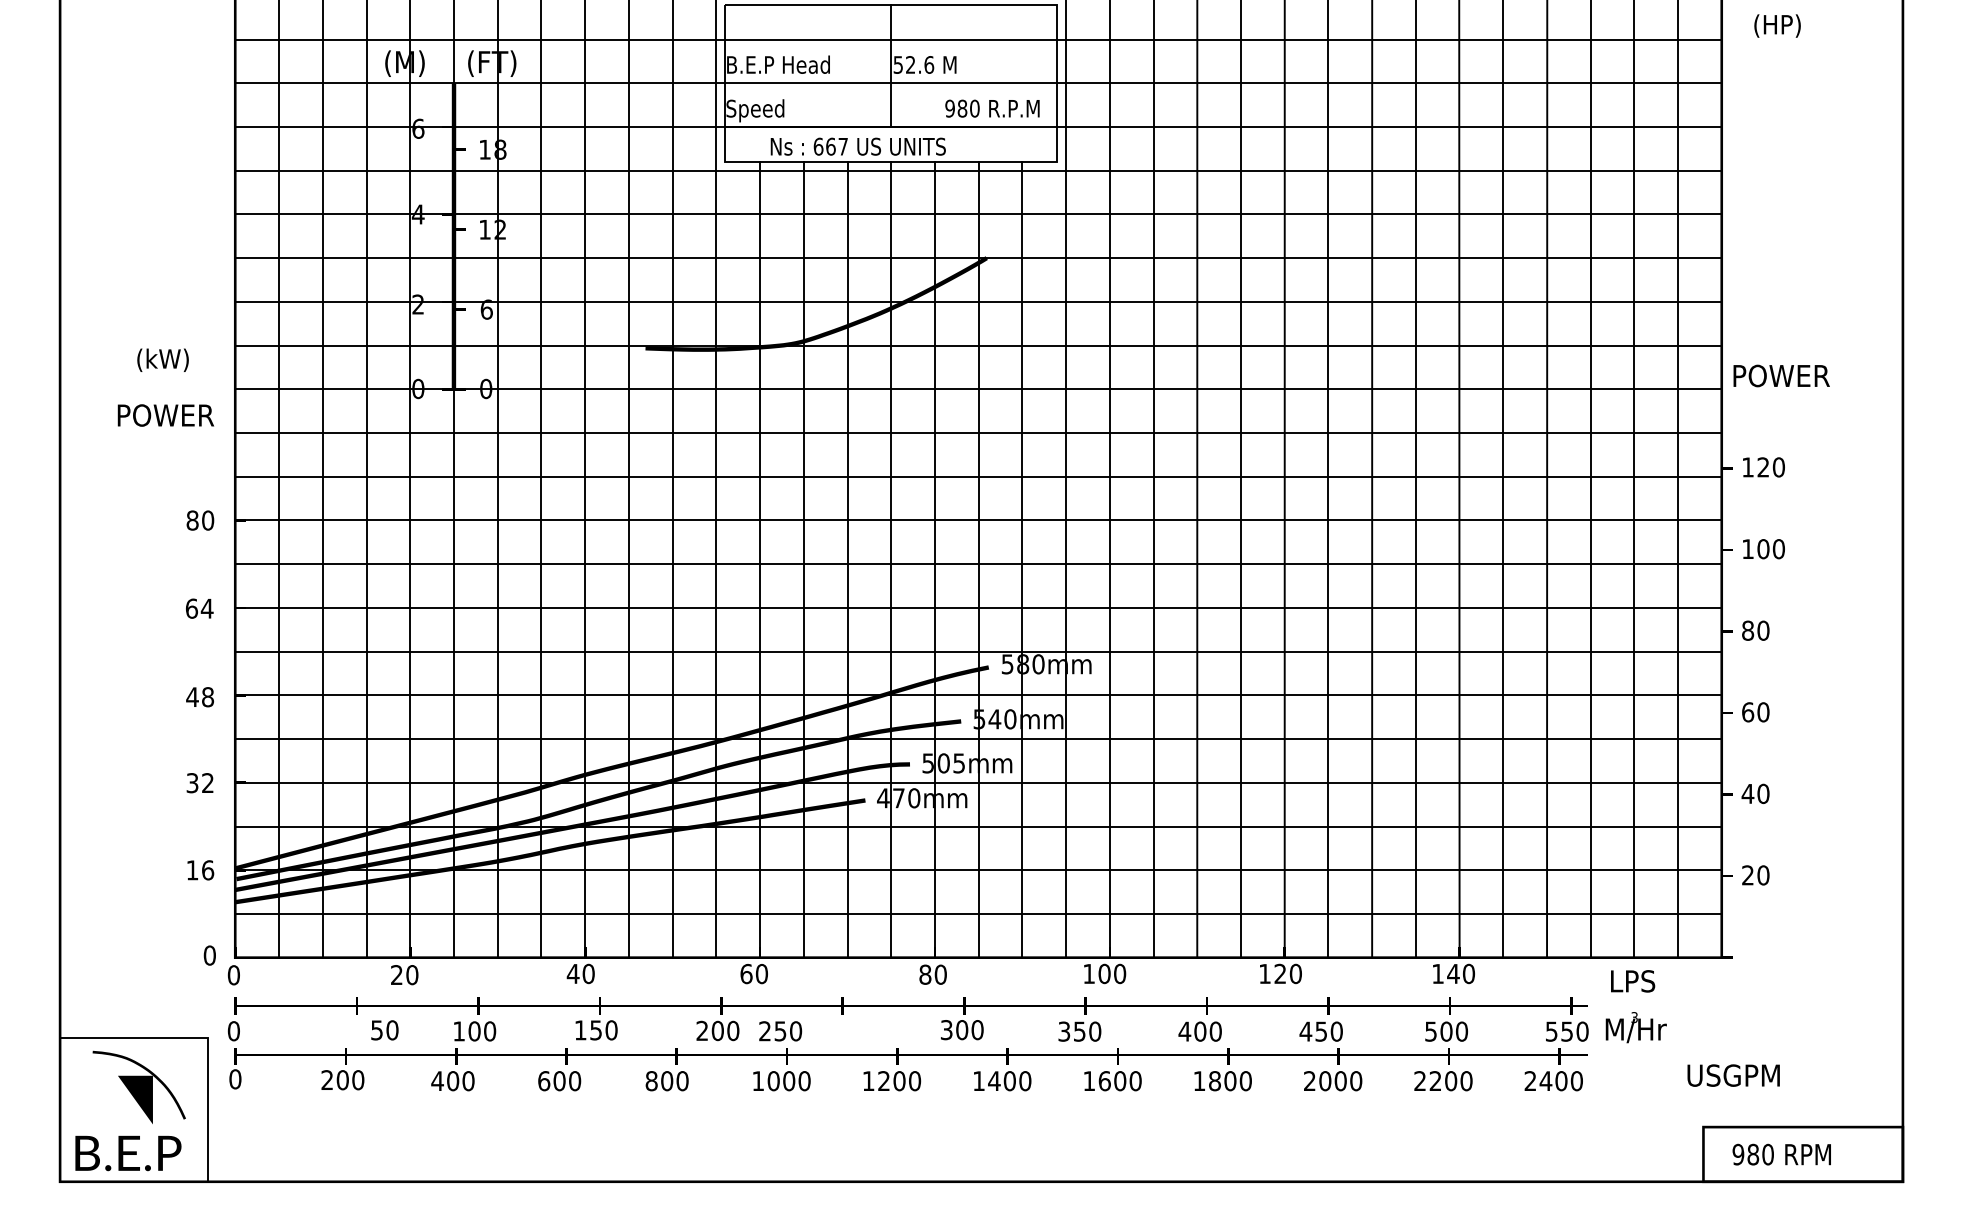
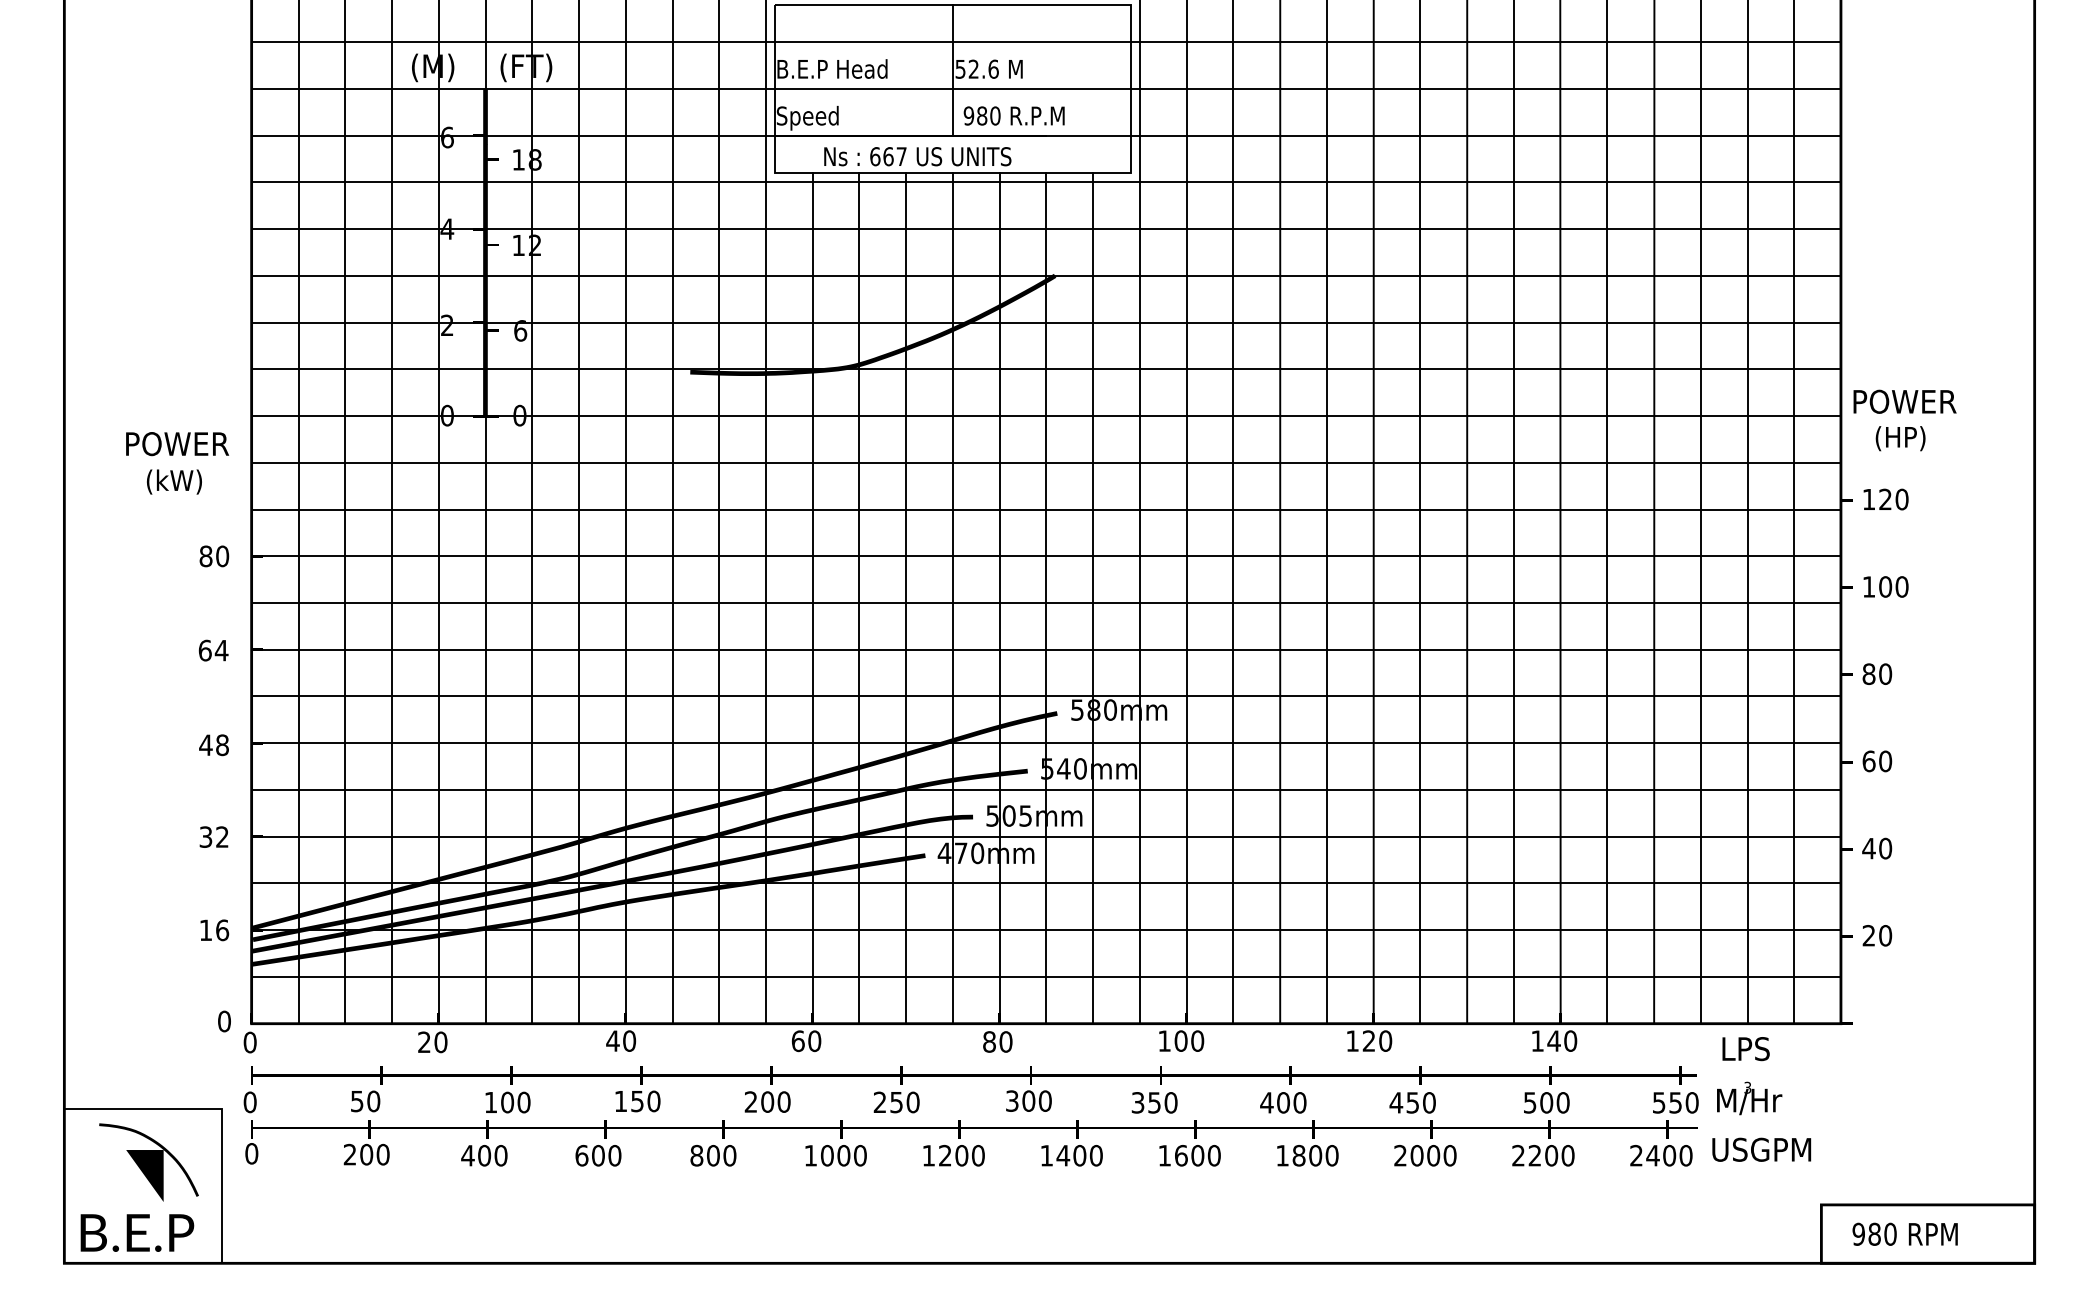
text: (1777, 25) -> (1900, 438), moved
text: (991, 108) -> (1013, 115), moved
text: (163, 359) -> (174, 481), moved
text: (384, 1030) -> (365, 1101), moved
text: (780, 1031) -> (896, 1102), moved
text: (1733, 1075) -> (1761, 1149), moved

